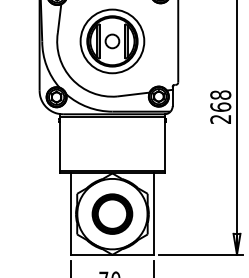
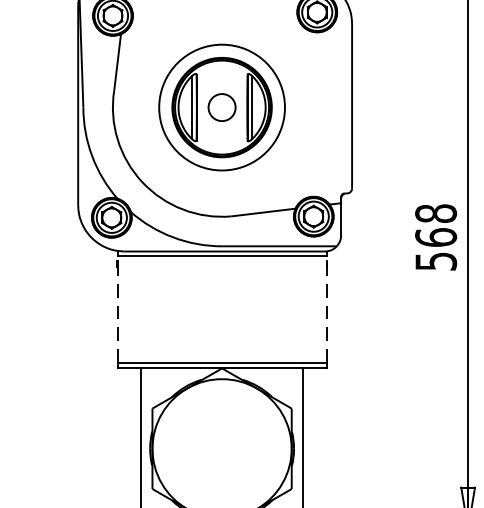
text: (220, 119) -> (435, 261), 268 -> 568
line: (59, 143) -> (117, 309), solid -> dashed
line: (165, 143) -> (326, 309), solid -> dashed
part: (112, 213) -> (222, 447), removed

